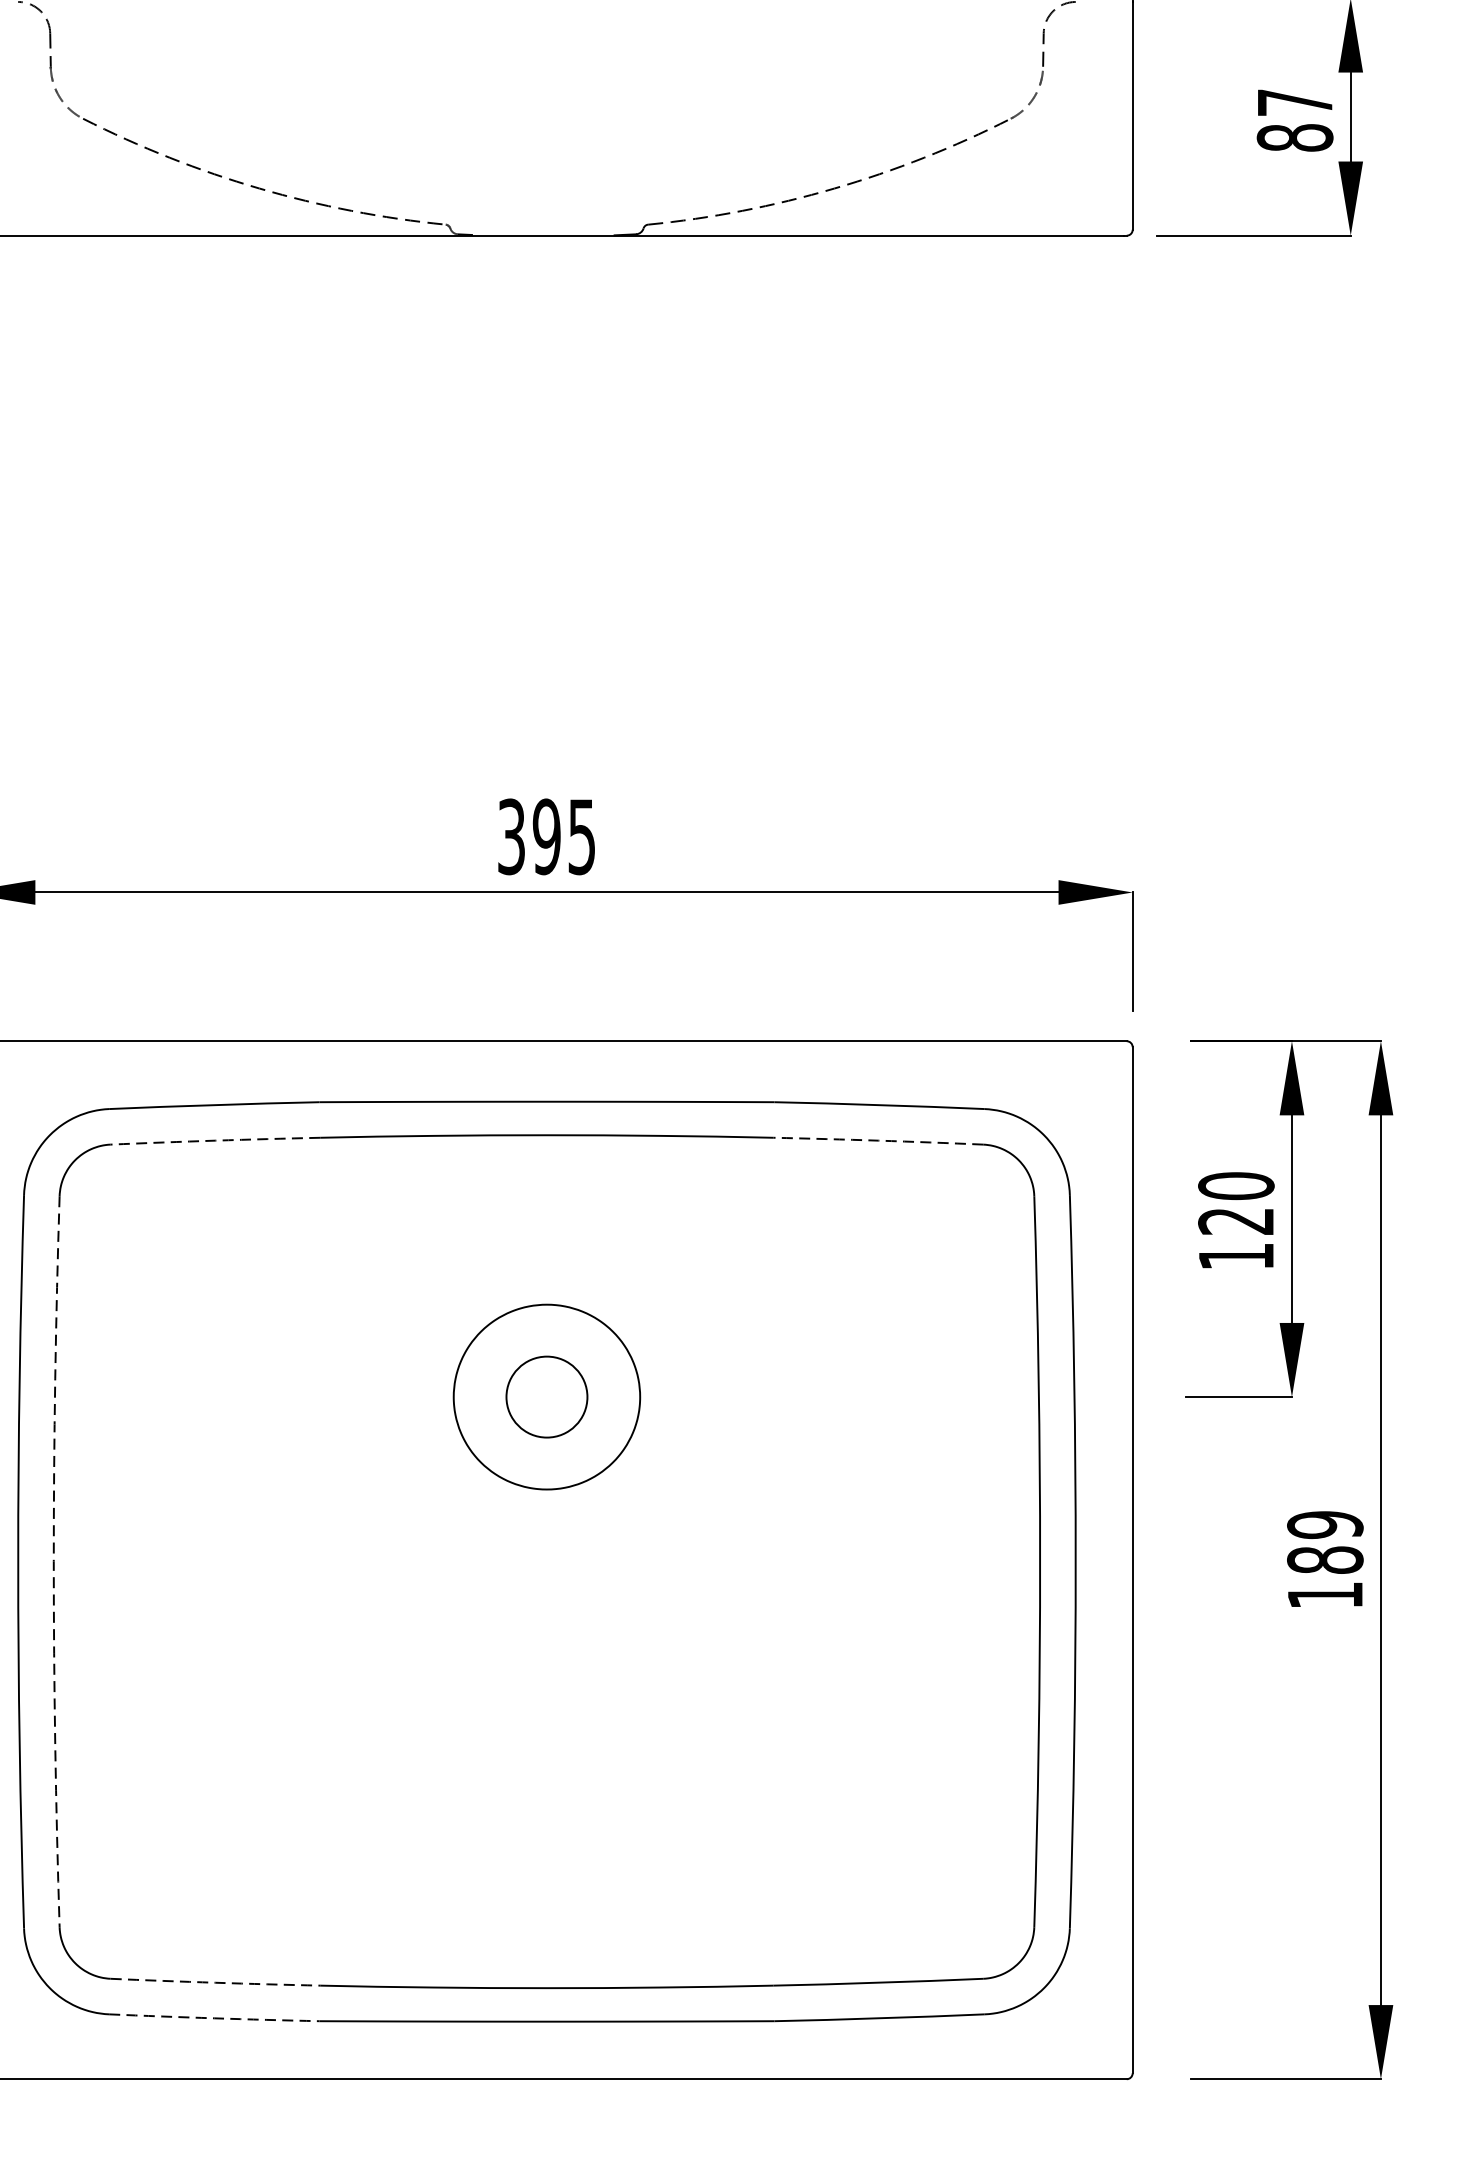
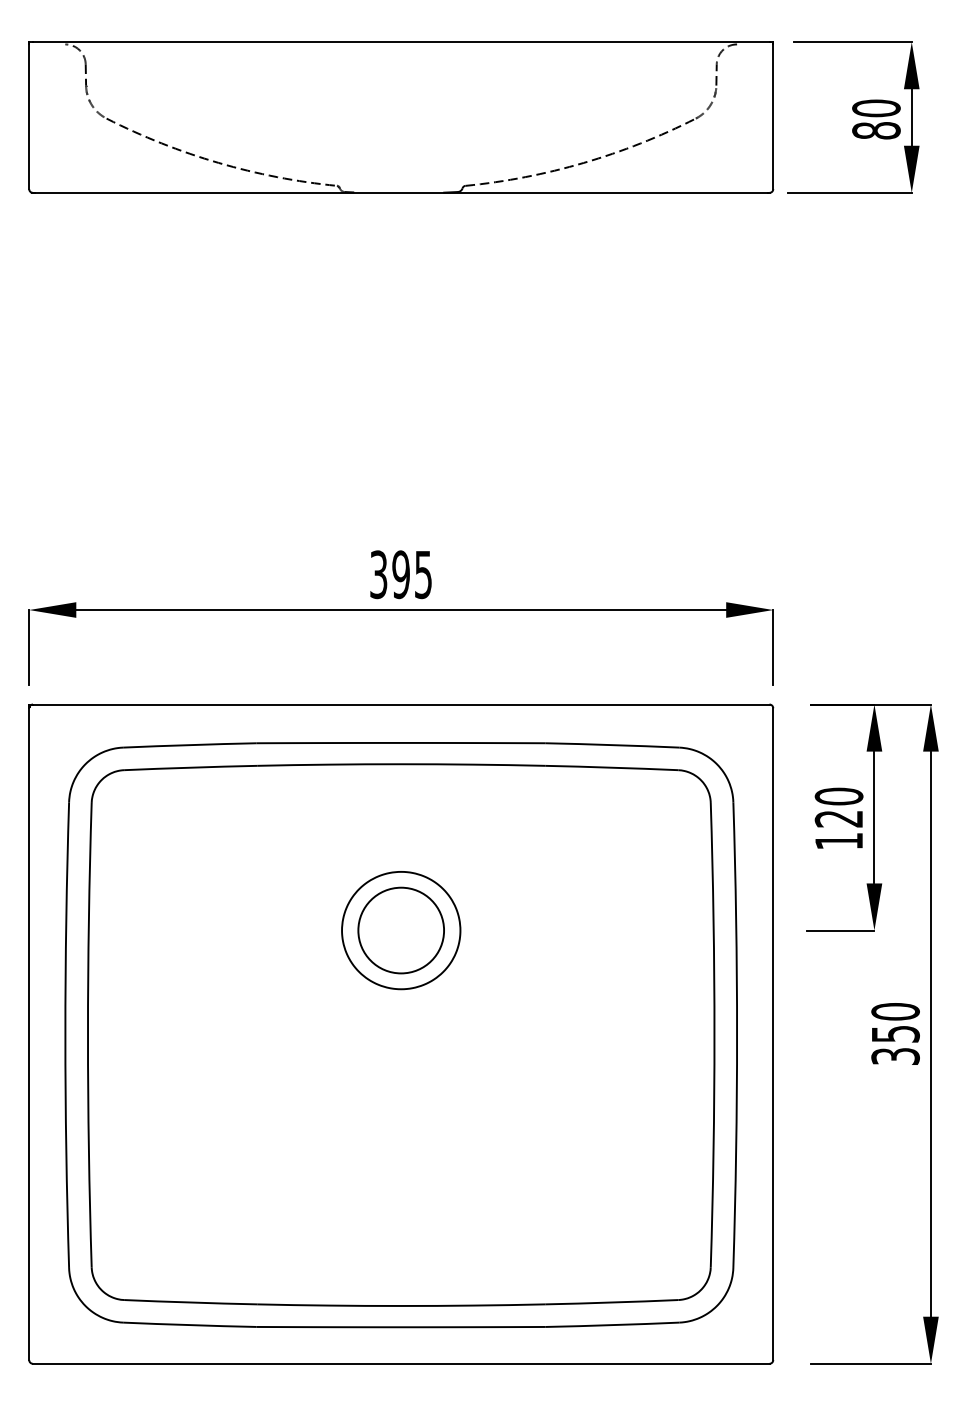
text: (1295, 102) -> (876, 108), 87 -> 80
arc: (215, 1140) -> (190, 767), dashed -> solid
arc: (878, 1140) -> (611, 767), dashed -> solid
circle: (547, 1397) -> (401, 930), size x1.67
text: (1325, 1559) -> (895, 1033), 189 -> 350
arc: (53, 1562) -> (87, 1035), dashed -> solid
arc: (215, 1982) -> (190, 1302), dashed -> solid
arc: (213, 2018) -> (189, 1325), dashed -> solid

